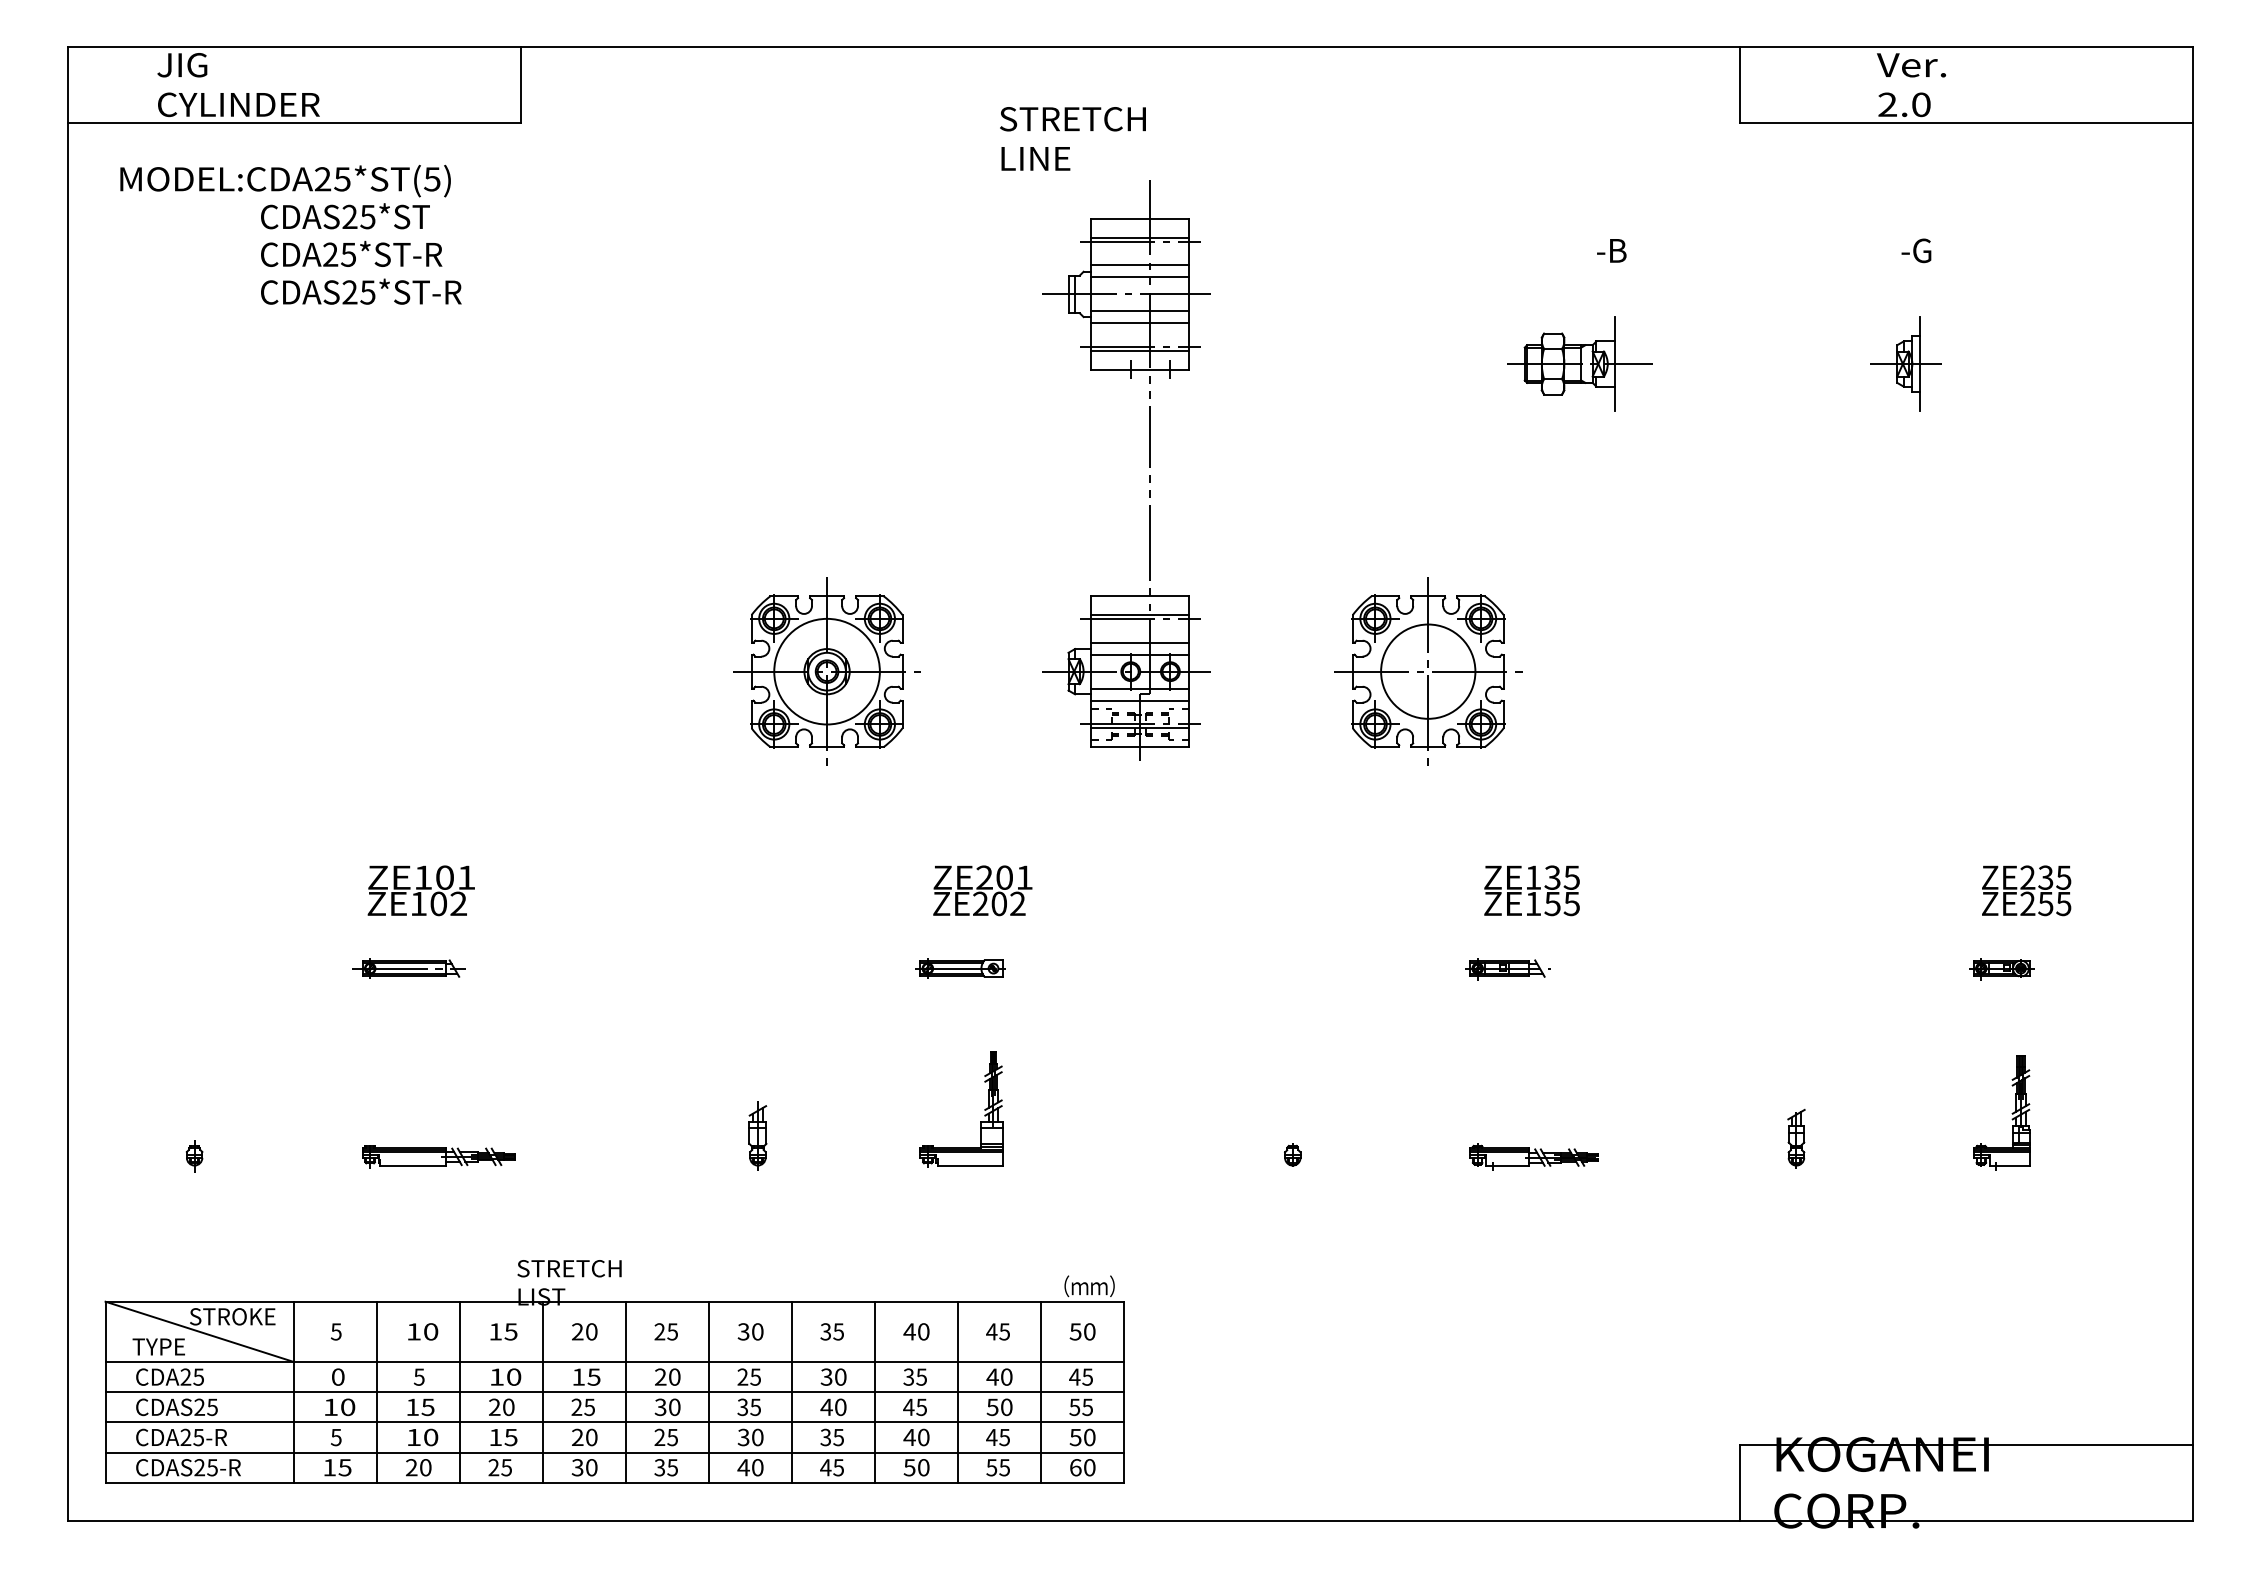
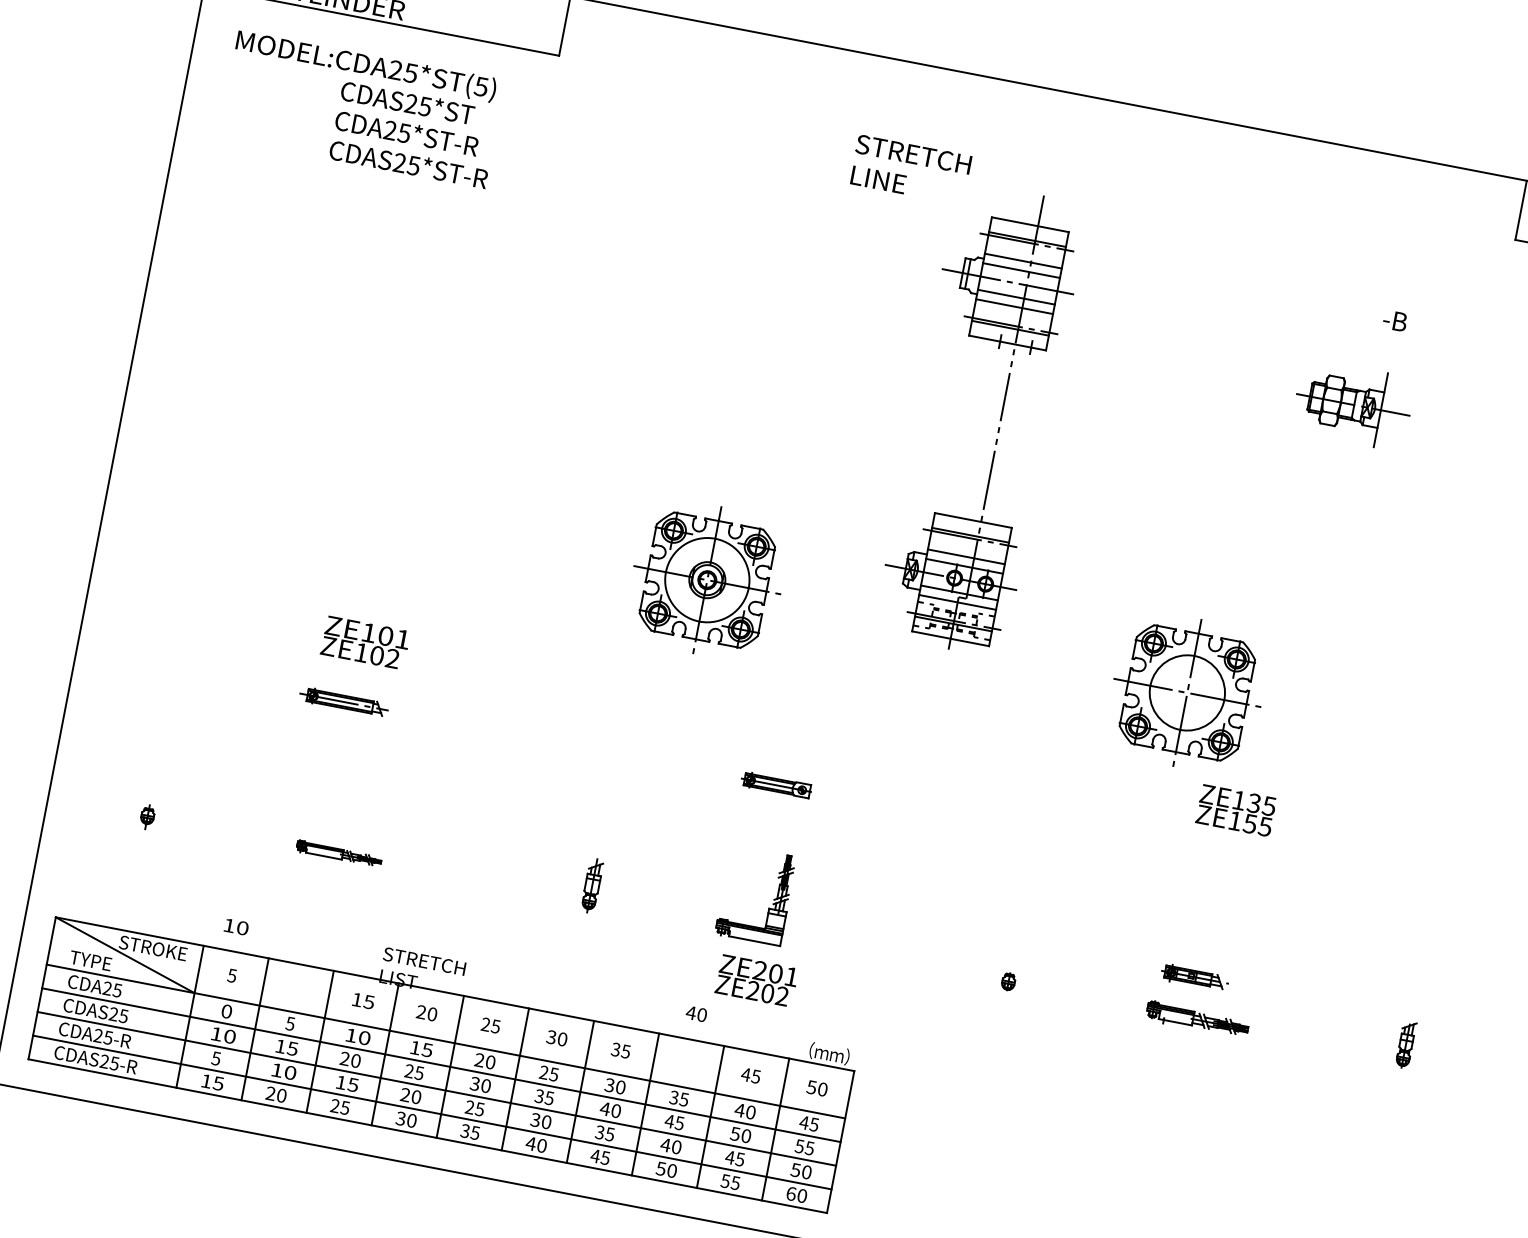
text: (1072, 138) -> (910, 169), moved
part: (826, 671) -> (706, 579), moved
part: (1428, 671) -> (1187, 692), moved
text: (982, 890) -> (756, 980), moved
part: (1507, 969) -> (1194, 977), moved
part: (438, 1156) -> (338, 853), size x0.7
text: (423, 1331) -> (236, 926), moved
text: (916, 1331) -> (696, 1013), moved

